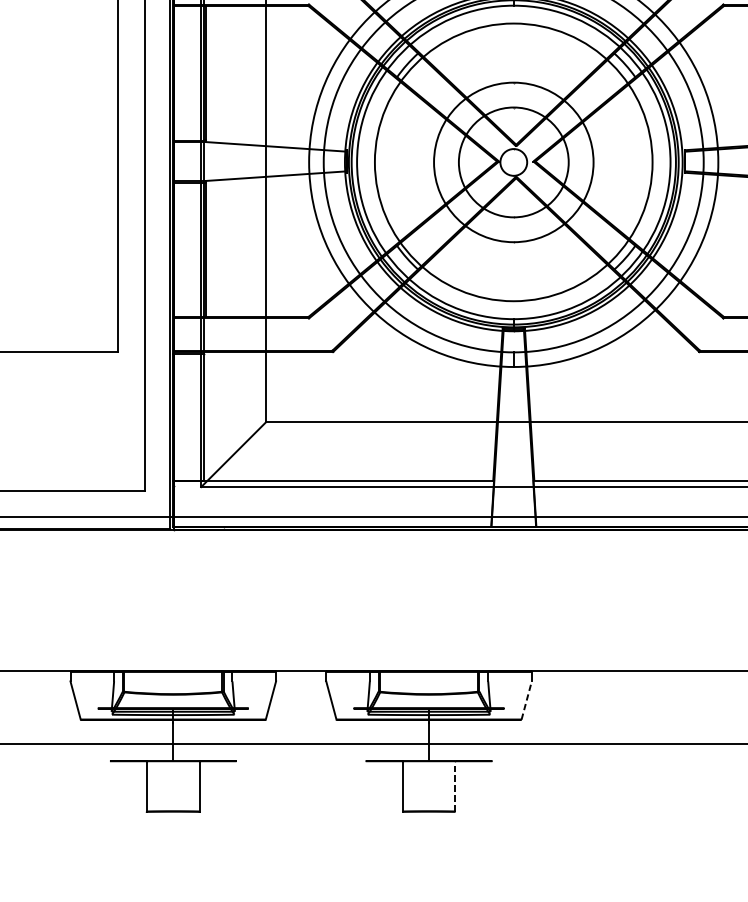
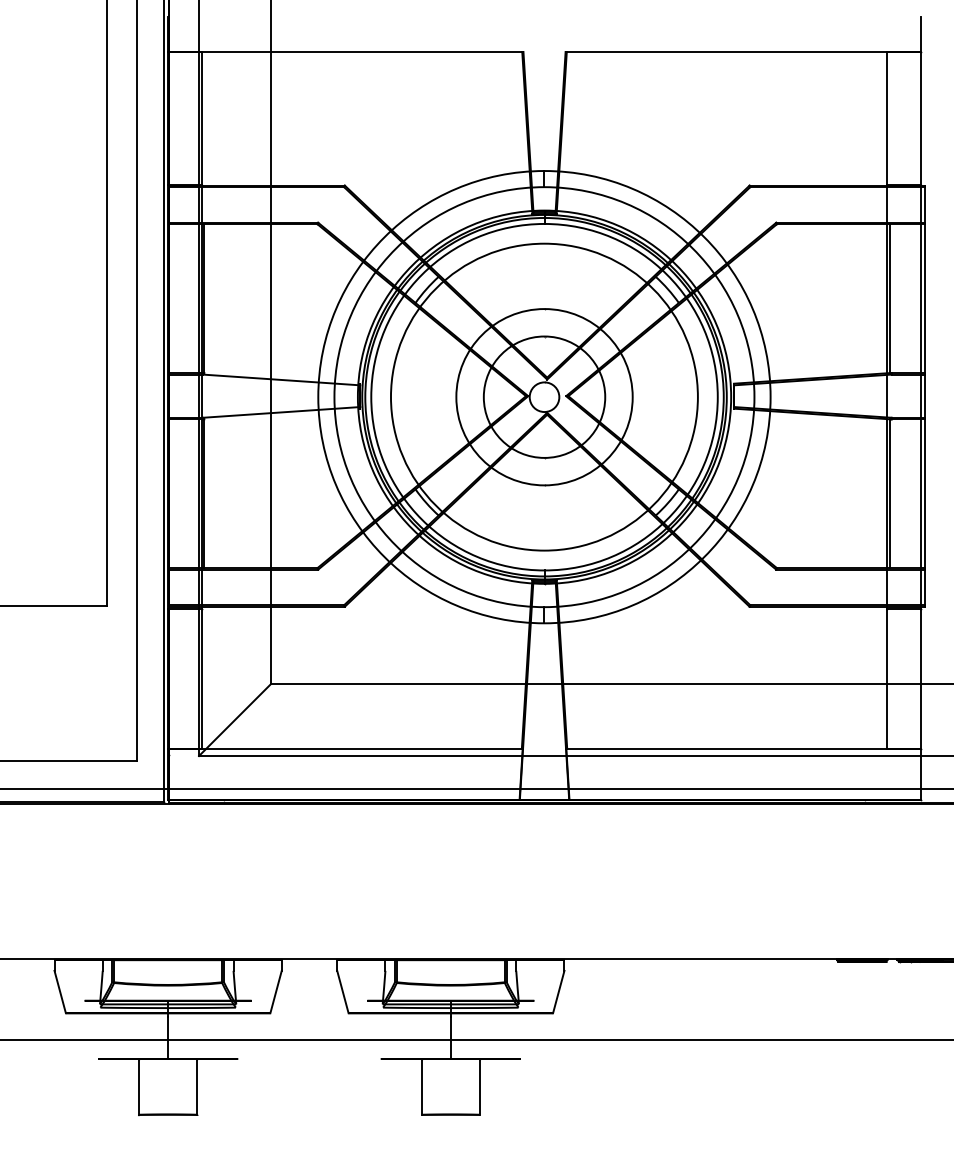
line: (526, 700) -> (558, 992), dashed -> solid
line: (455, 786) -> (480, 1086), dashed -> solid

